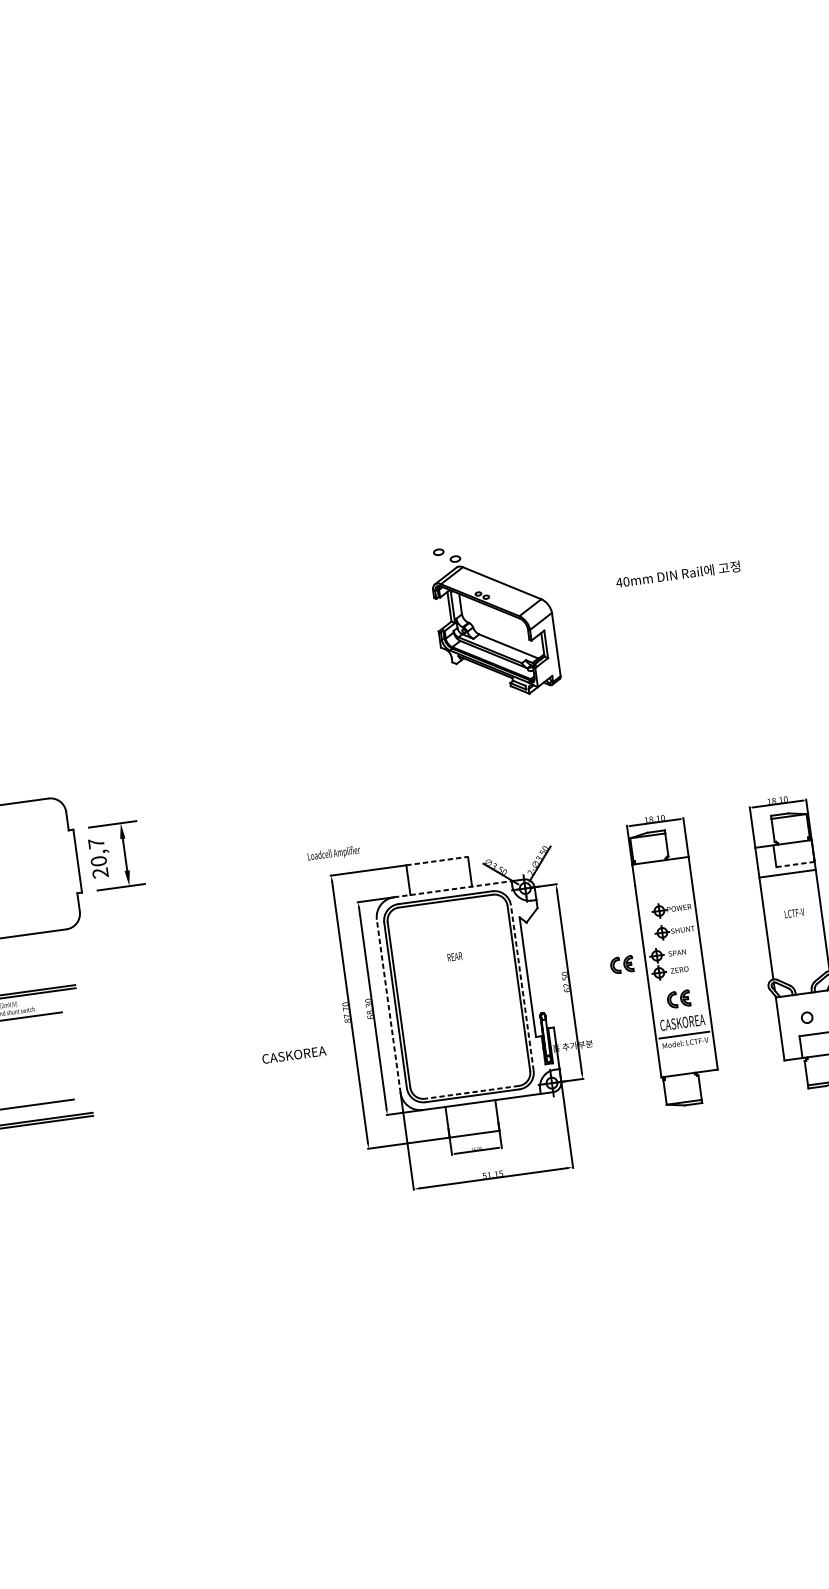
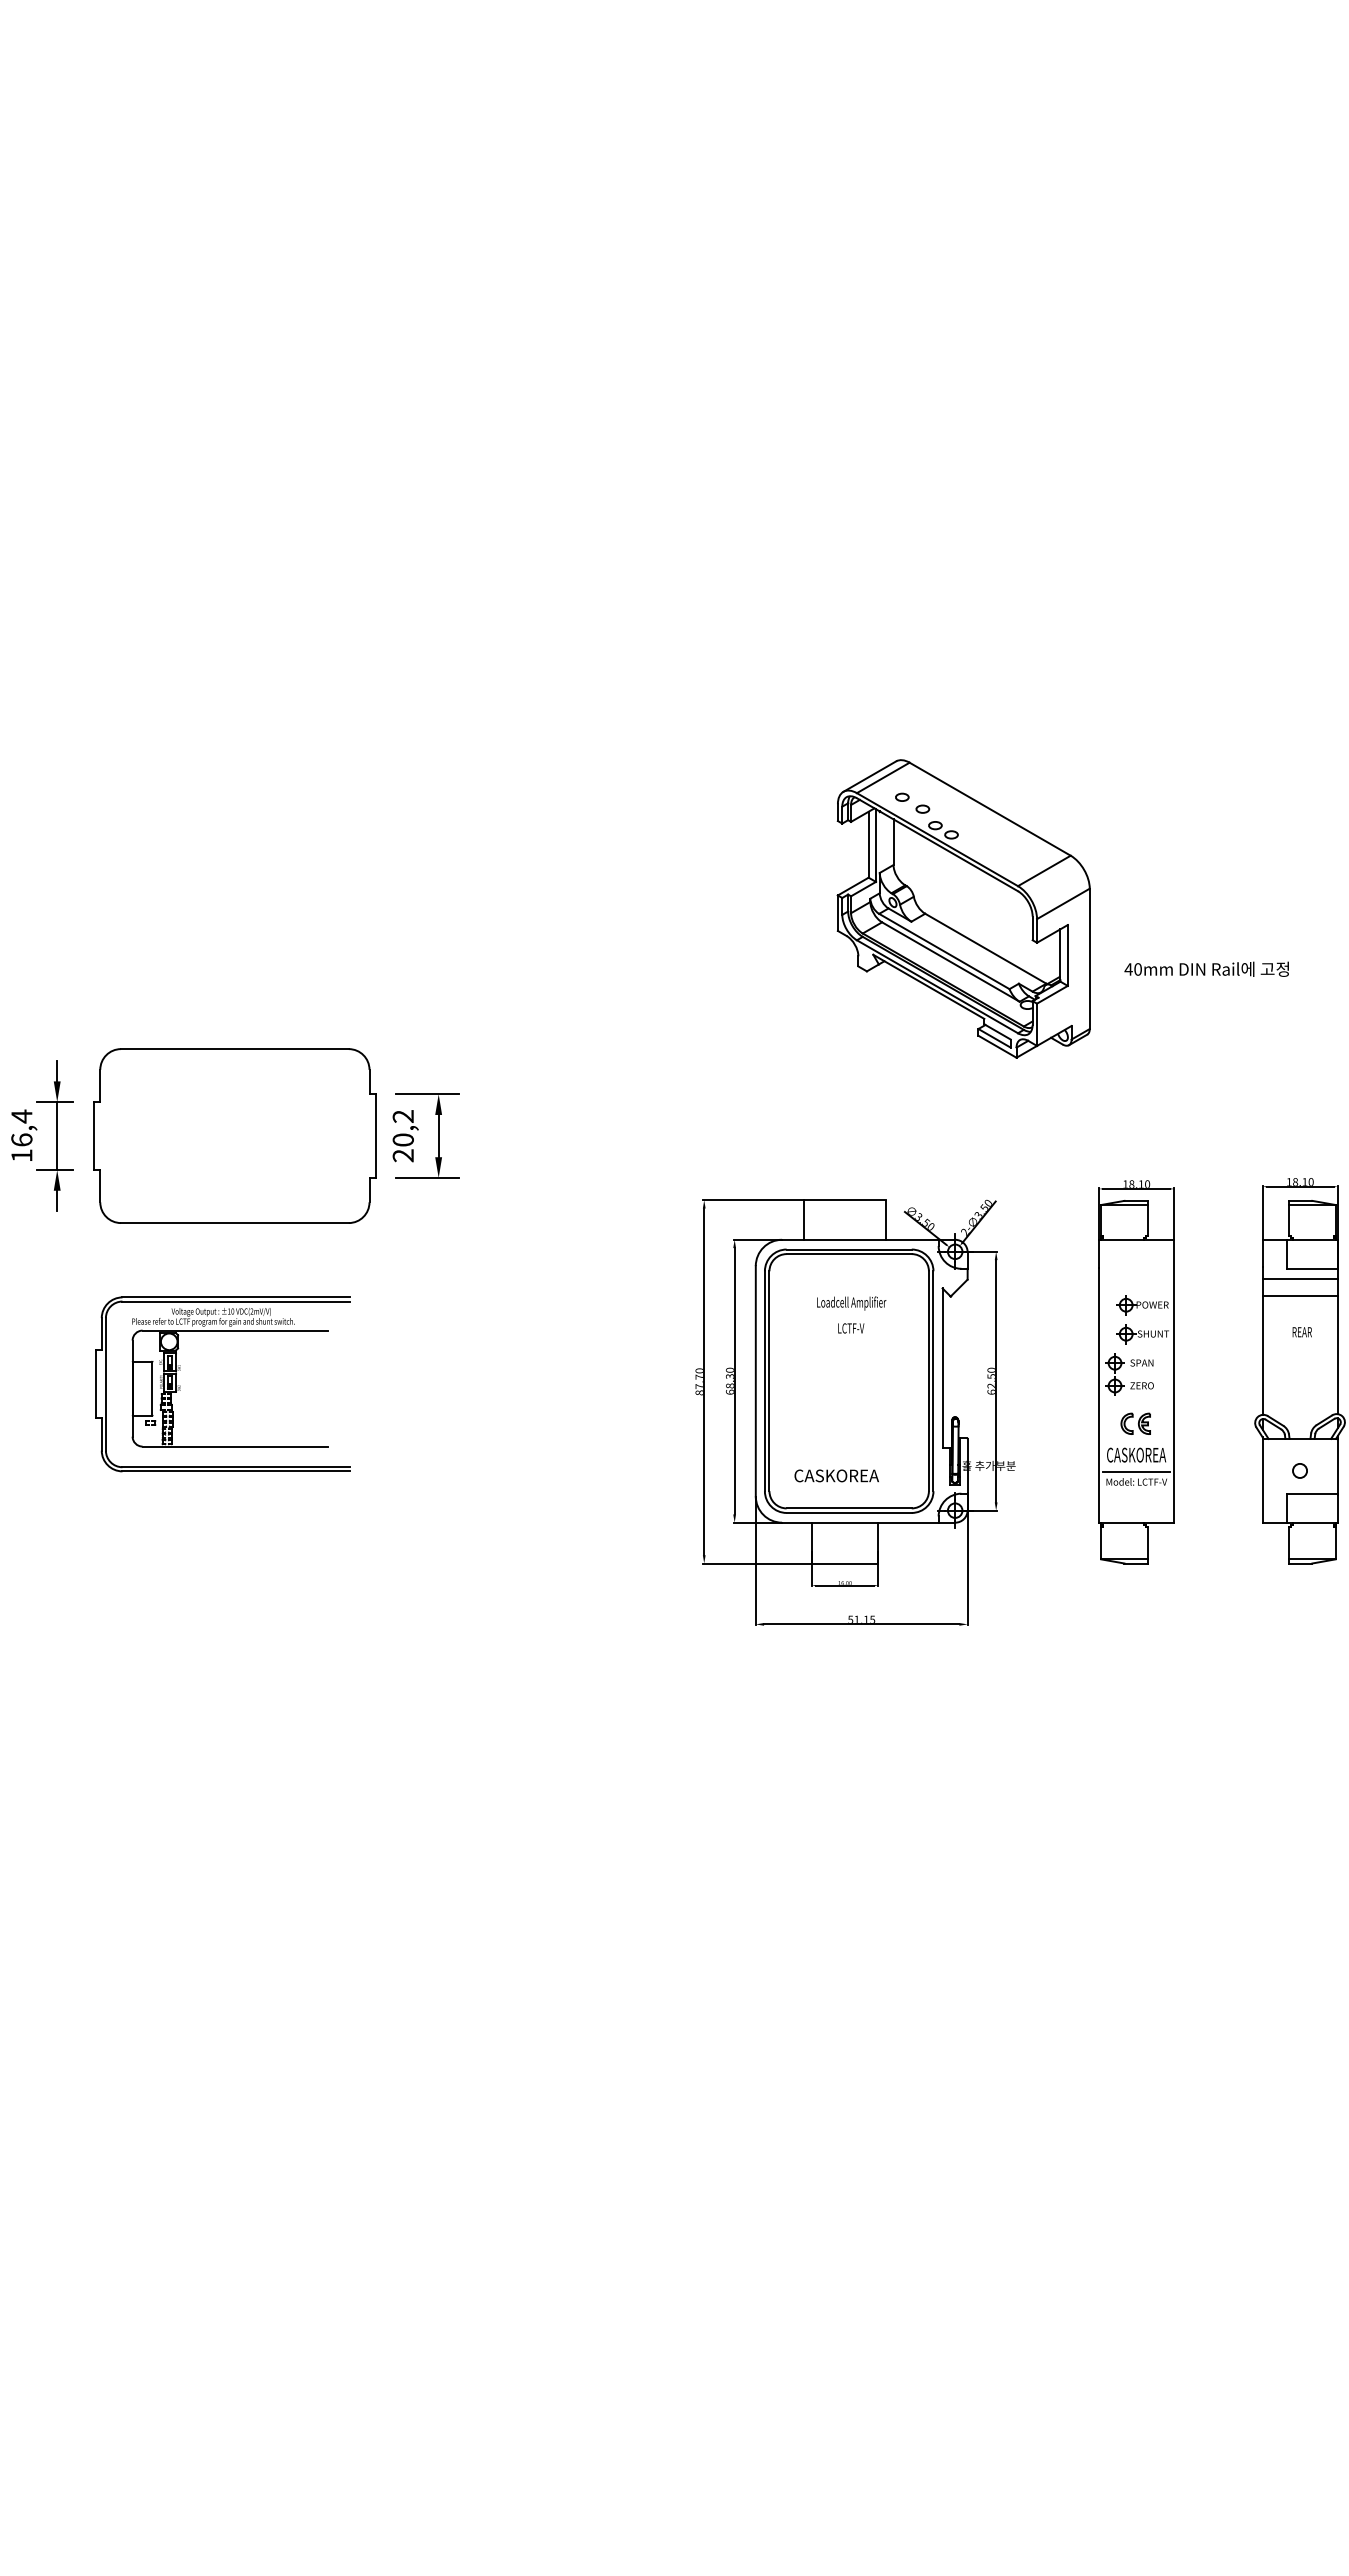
text: (677, 574) -> (1206, 968), moved
part: (496, 629) -> (963, 908), size x1.67
text: (95, 843) -> (402, 1116), 20,7 -> 20,2
text: (333, 853) -> (851, 1303), moved
line: (437, 861) -> (845, 1200), dashed -> solid
line: (795, 864) -> (1312, 1268), dashed -> solid
line: (788, 886) -> (1299, 1296), added
line: (452, 889) -> (860, 1239), dashed -> solid
text: (794, 913) -> (1302, 1332), LCTF-V -> REAR
text: (455, 956) -> (851, 1328), REAR -> LCTF-V
part: (621, 964) -> (1067, 1368), removed
line: (522, 988) -> (933, 1381), dashed -> solid
line: (388, 1005) -> (755, 1380), dashed -> solid
text: (294, 1054) -> (836, 1475), moved
line: (472, 1092) -> (849, 1508), dashed -> solid

